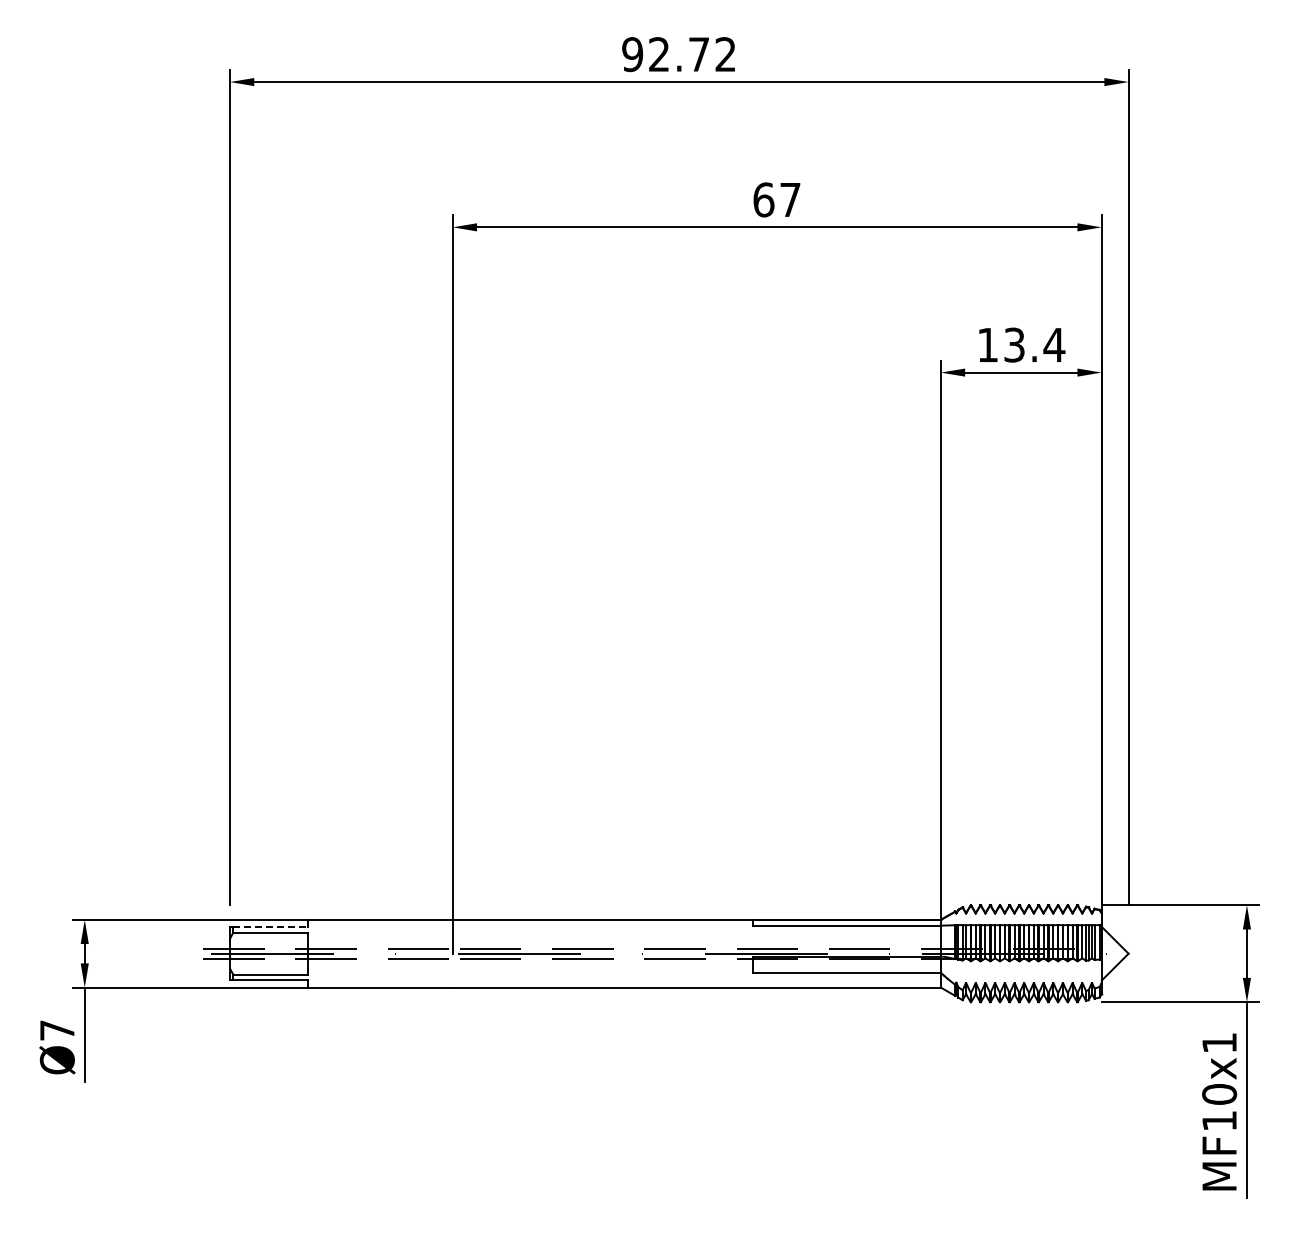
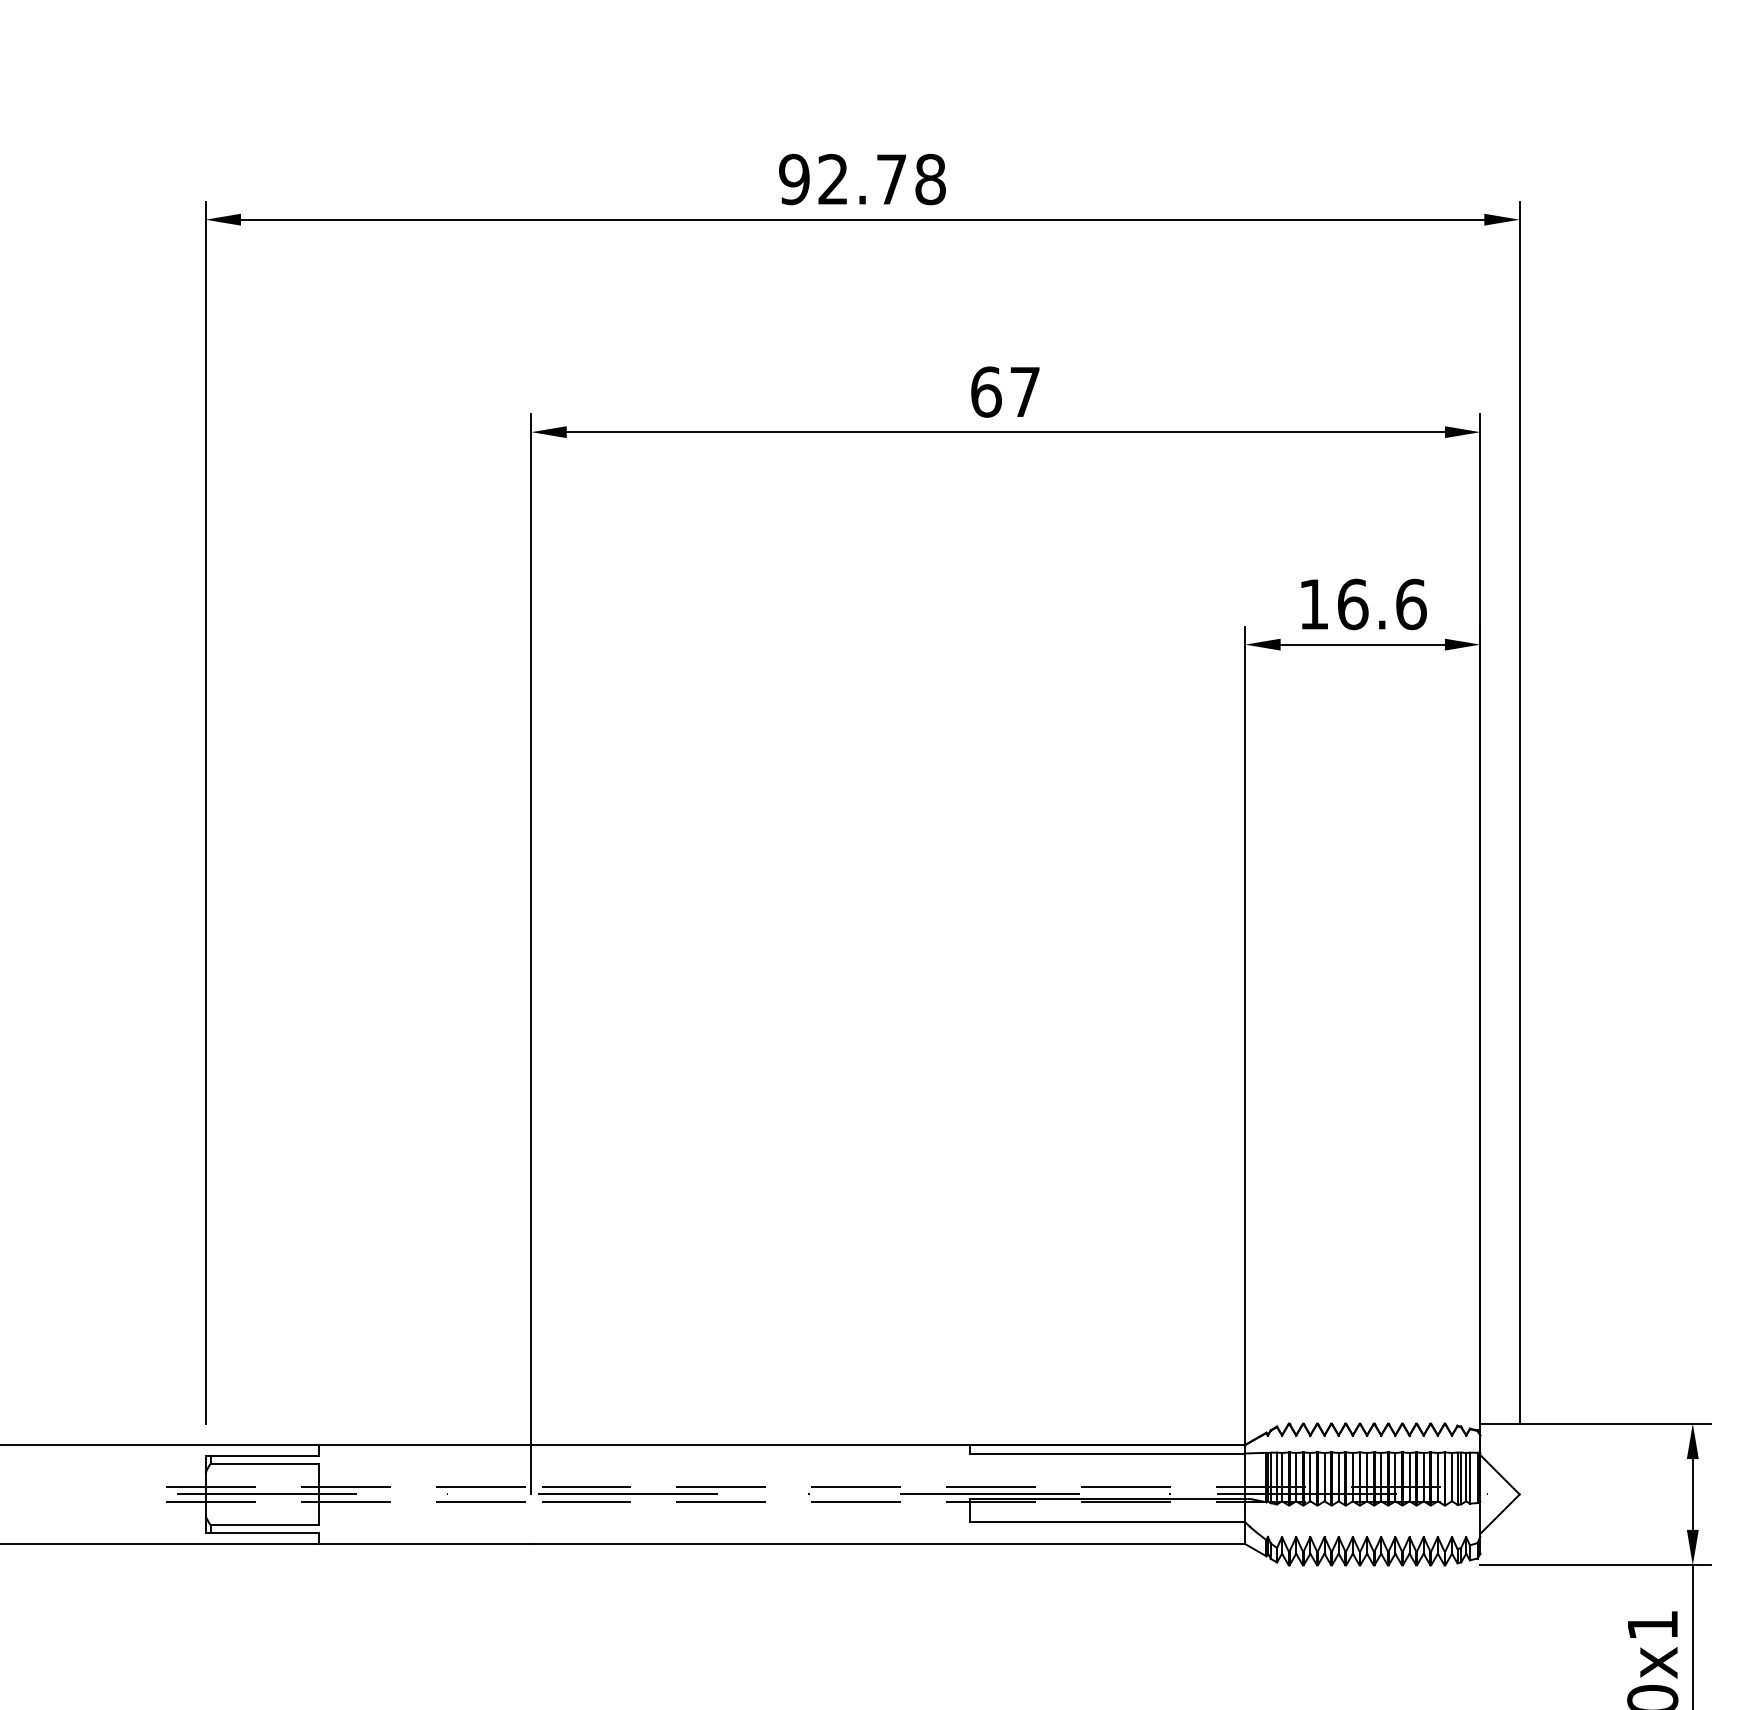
text: (725, 54) -> (930, 179), 92.72 -> 92.78
text: (1034, 344) -> (1382, 603), 13.4 -> 16.6
line: (270, 927) -> (264, 1456), dashed -> solid

